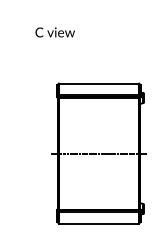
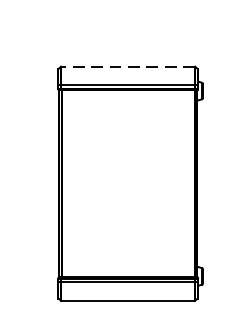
line: (99, 83) -> (128, 66), solid -> dashed
line: (98, 153) -> (127, 183), removed

